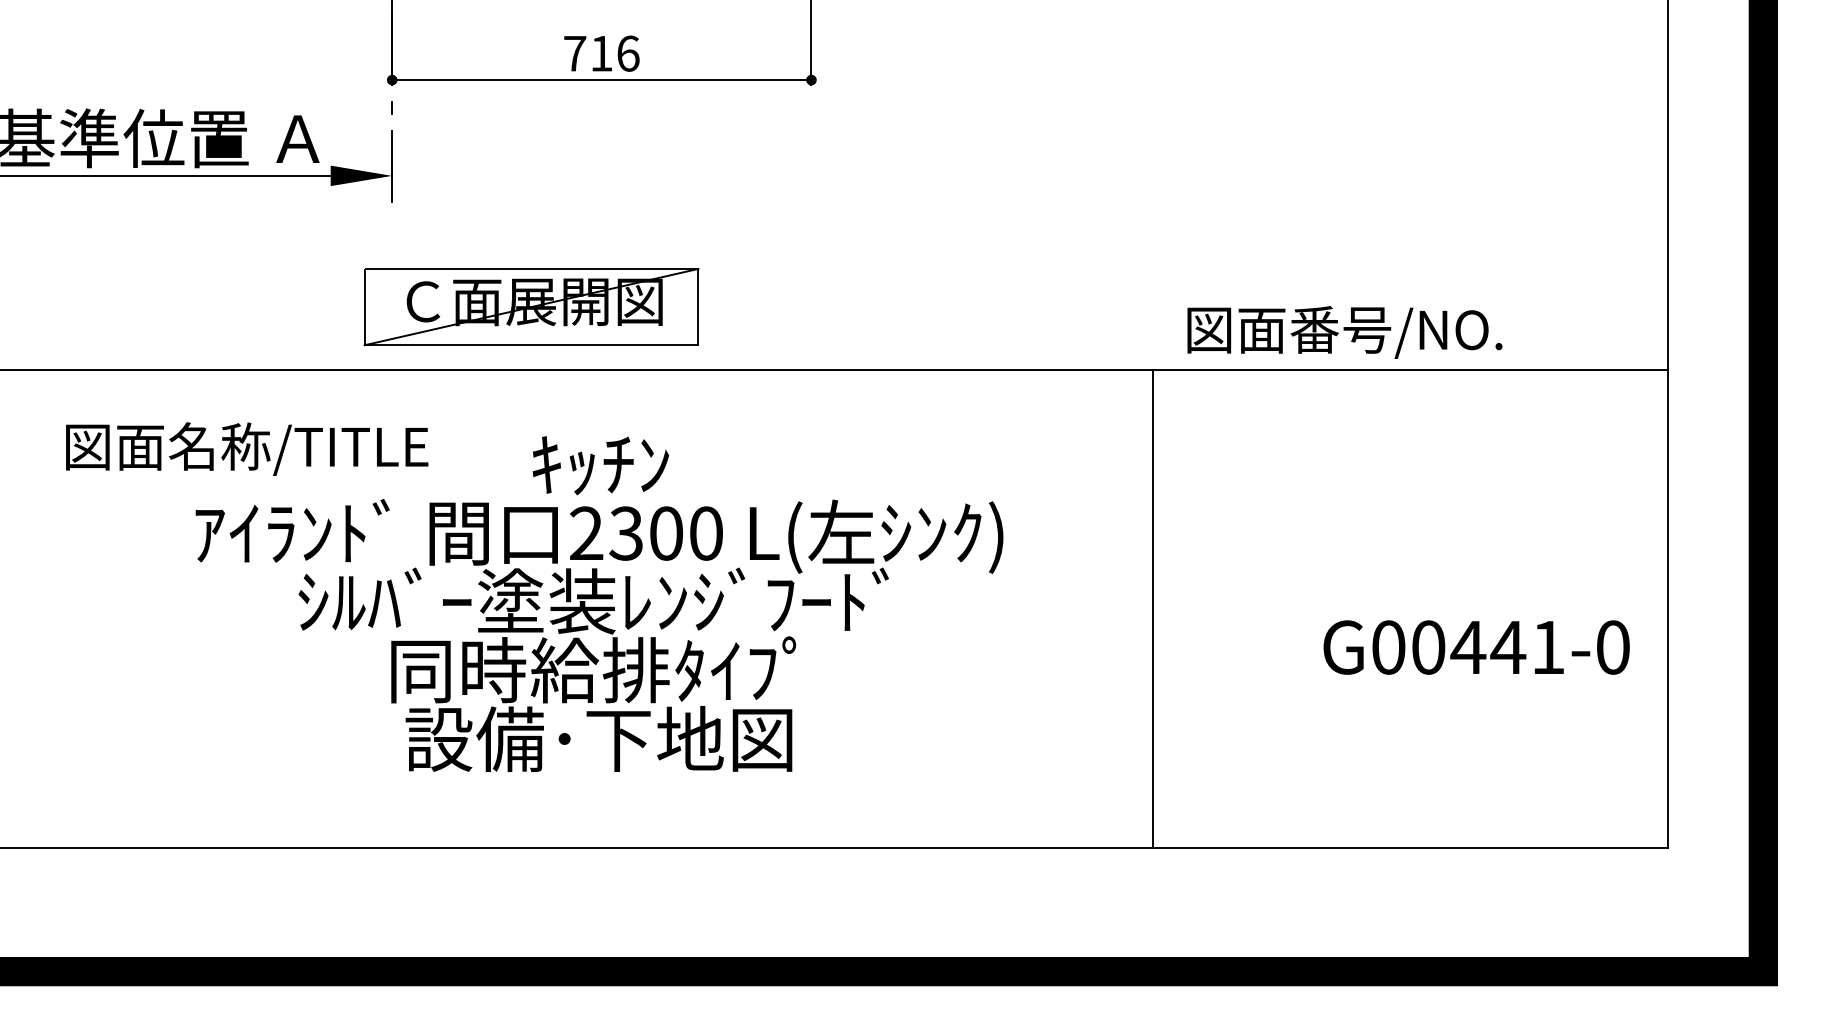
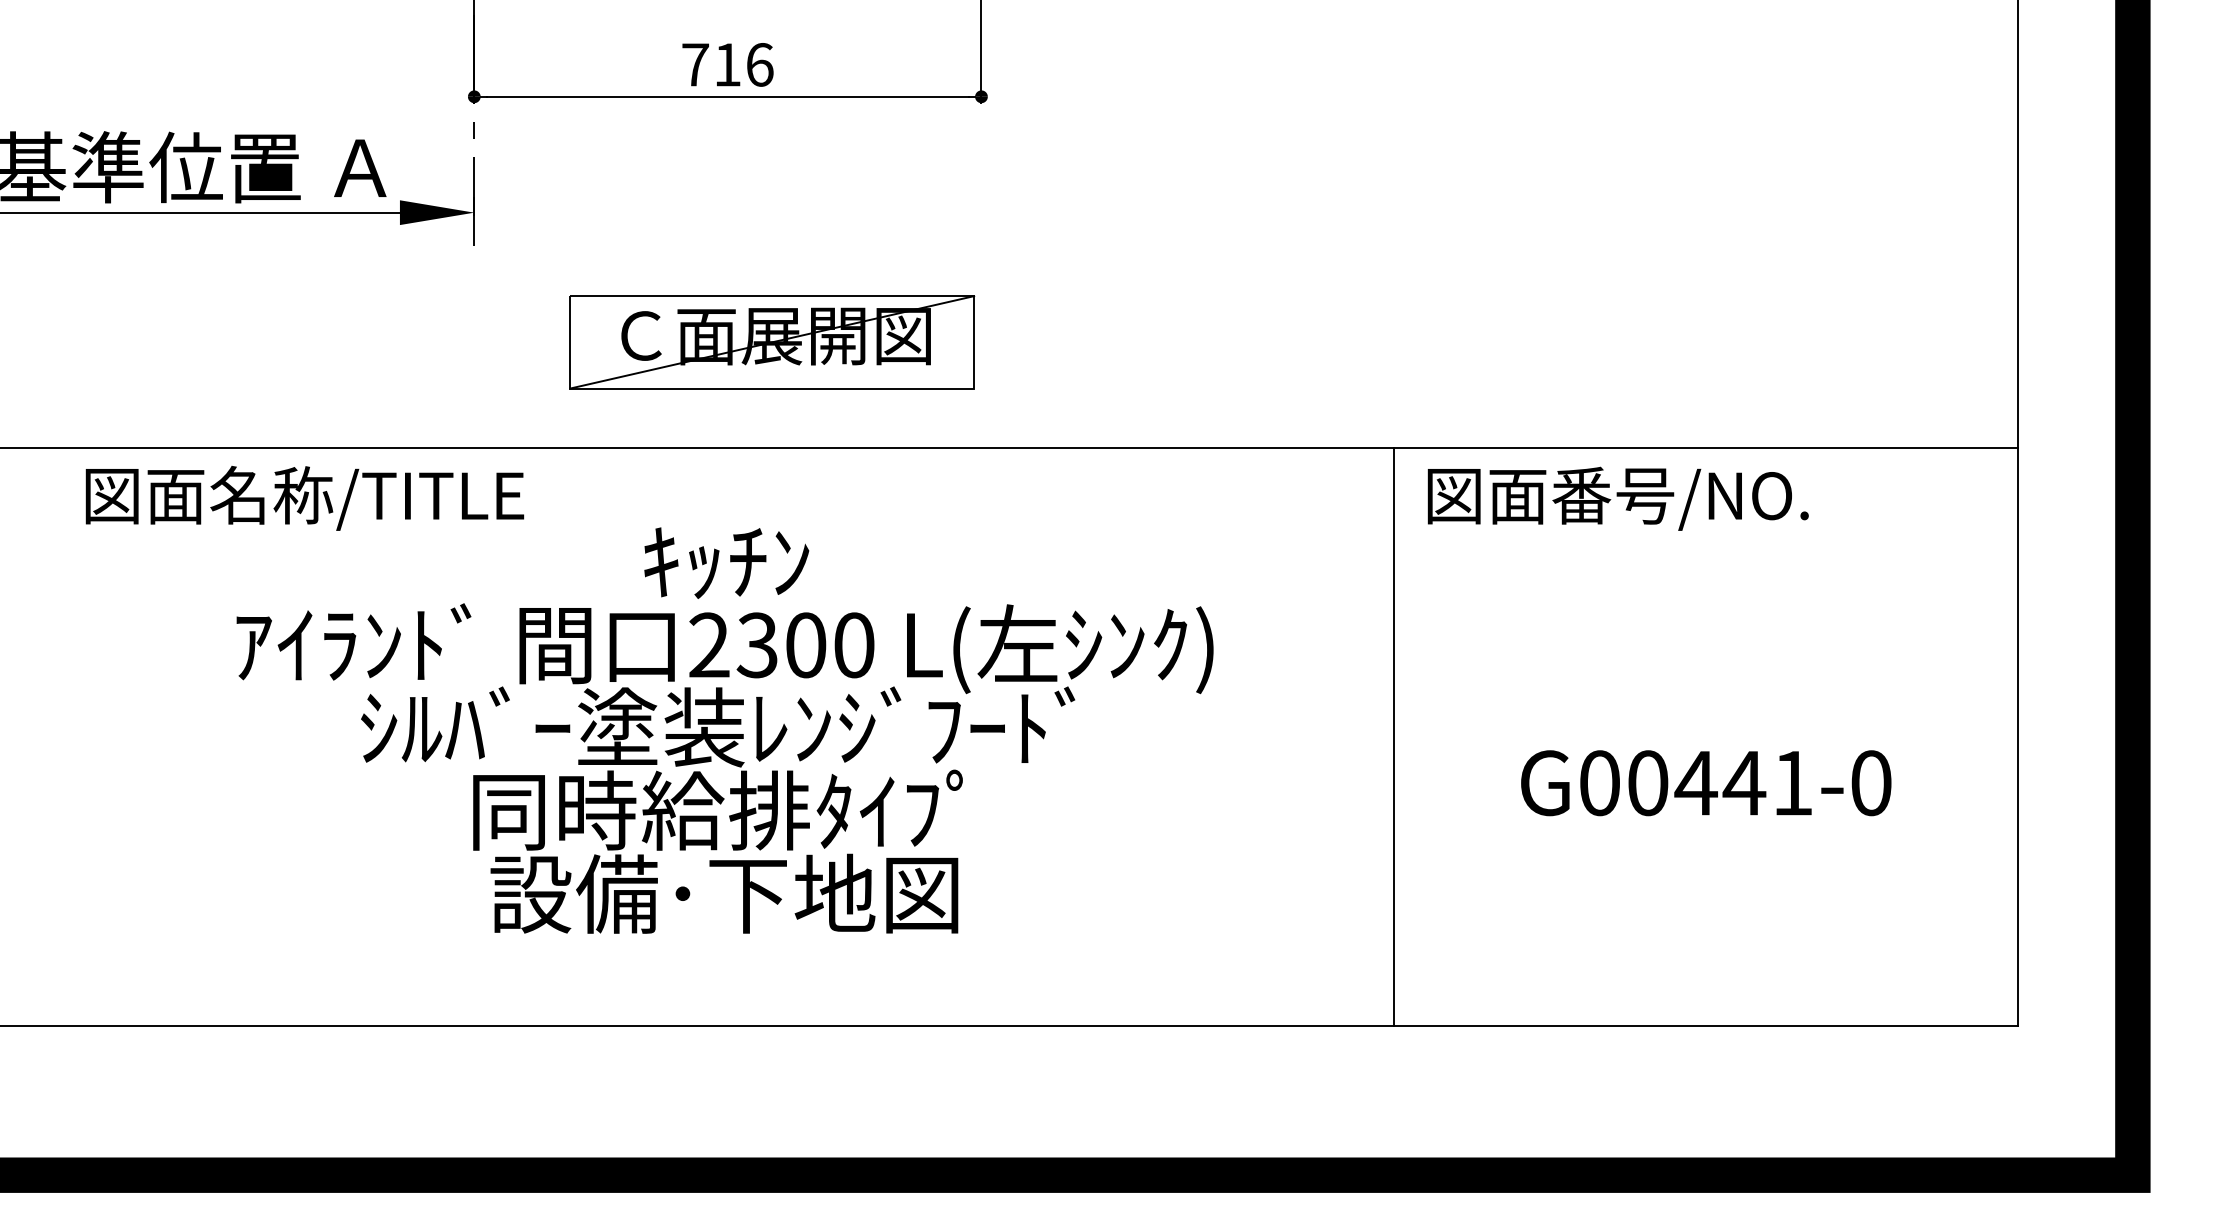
part: (531, 307) -> (772, 342), moved
text: (1344, 332) -> (1617, 498), moved
text: (247, 448) -> (305, 497), moved
text: (1476, 647) -> (1706, 783), moved

